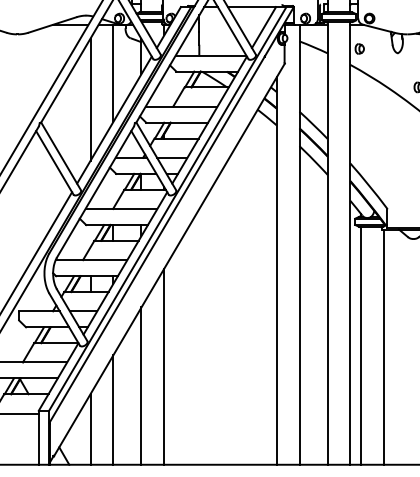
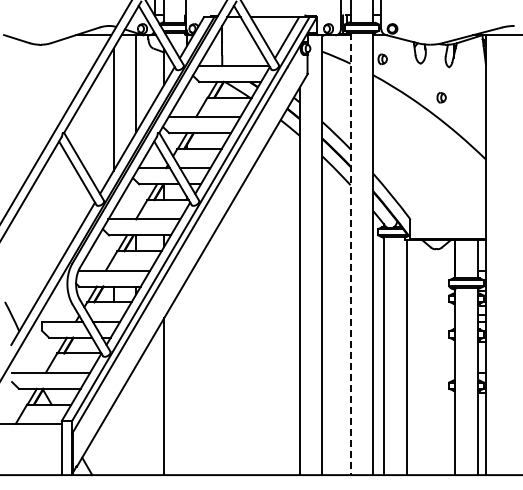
line: (327, 244) -> (350, 254), solid -> dashed
line: (164, 367) -> (187, 377), removed
line: (113, 410) -> (136, 420), removed
line: (90, 429) -> (113, 439), removed

